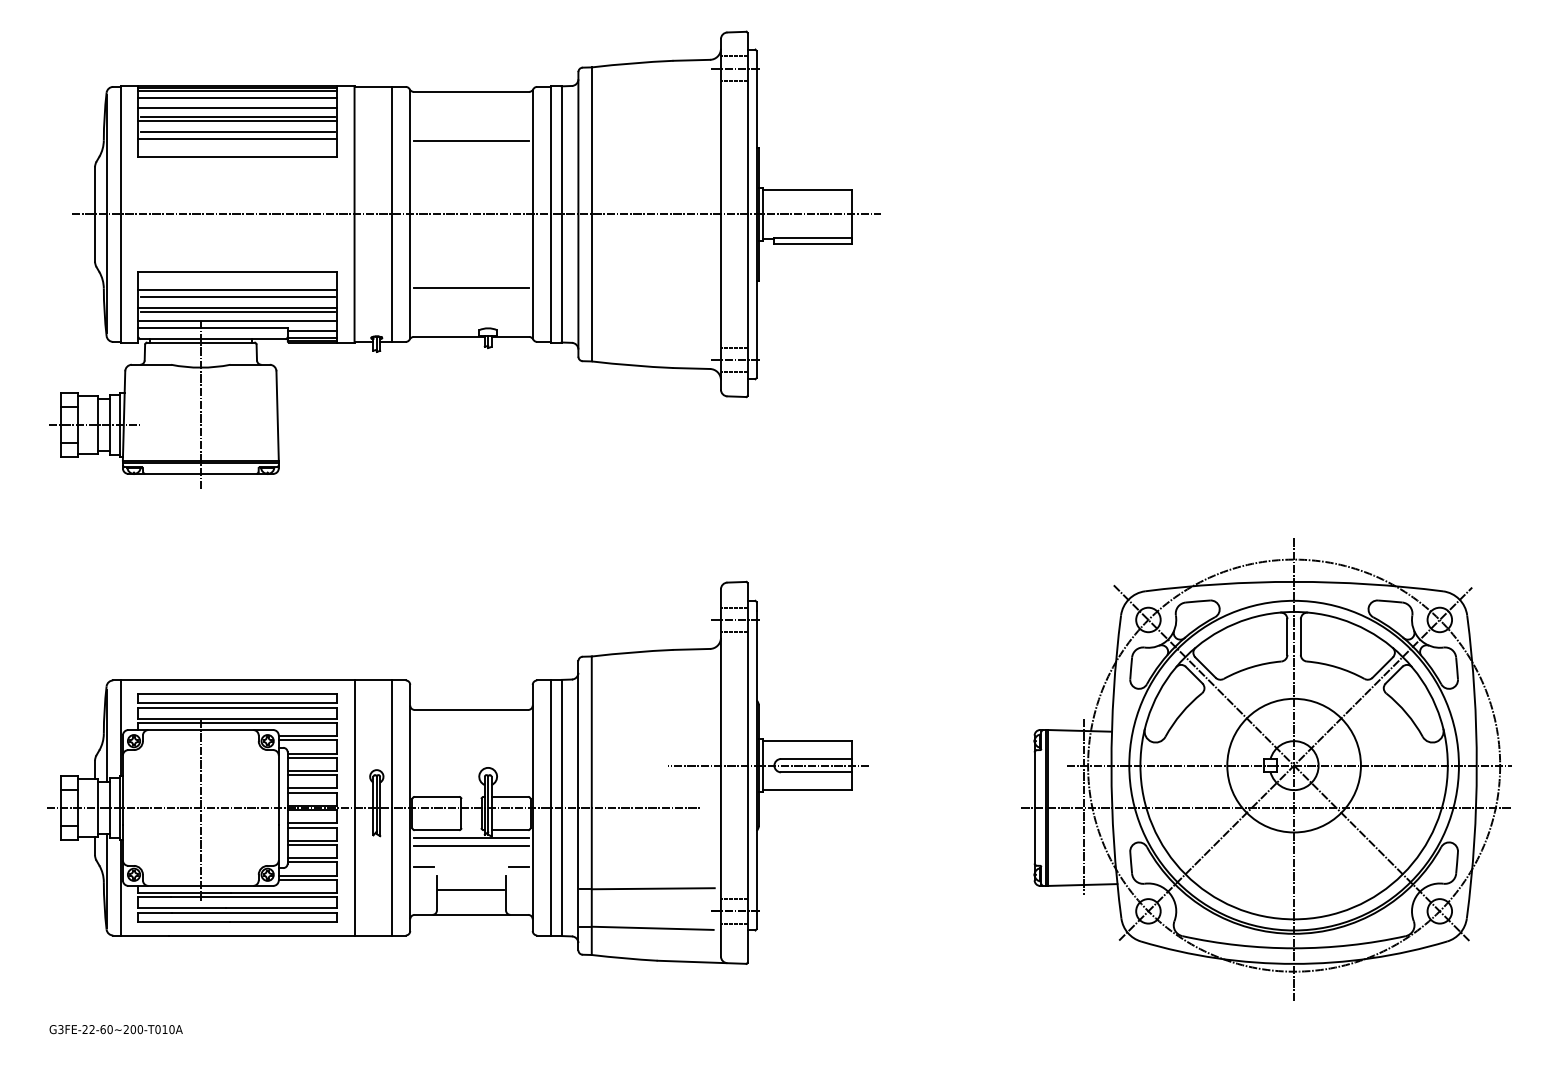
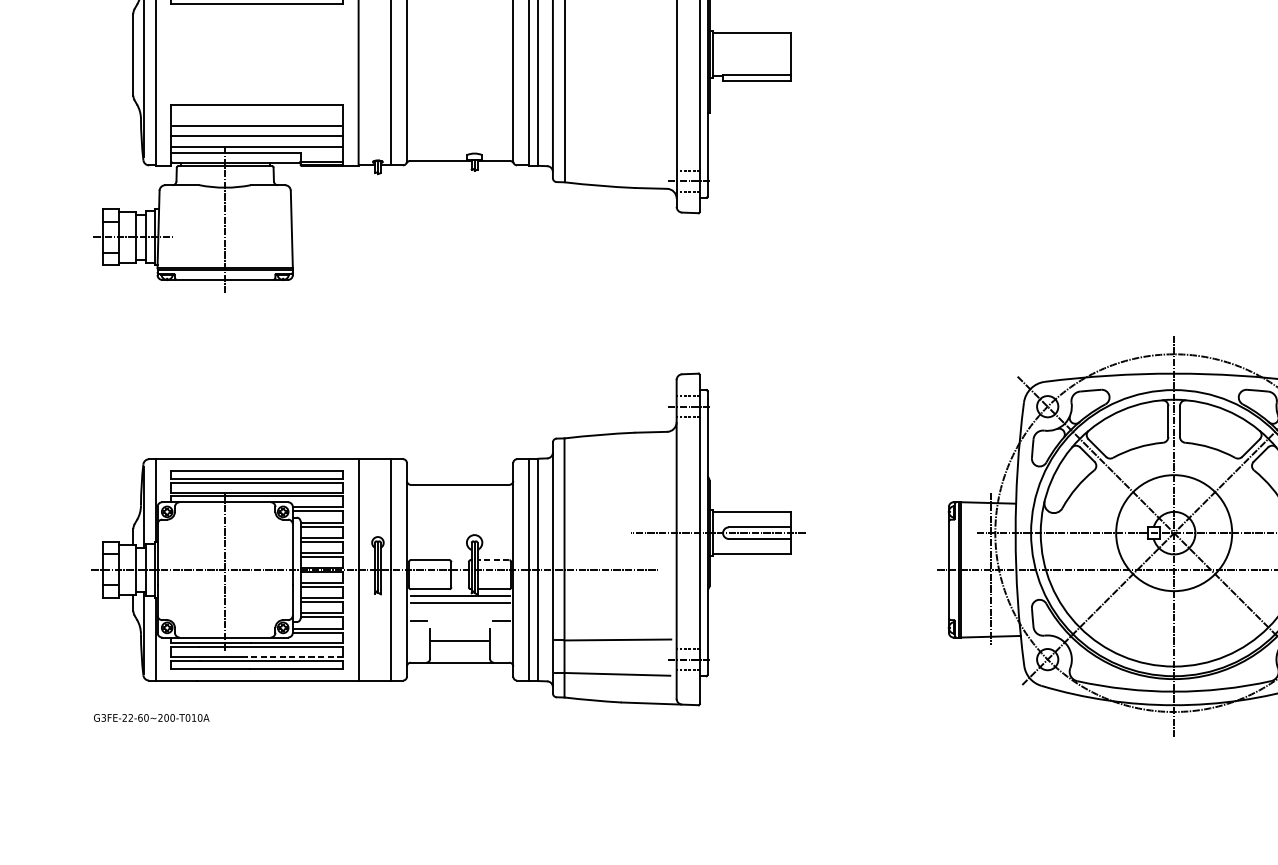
line: (476, 214) -> (464, 54), removed
line: (471, 287) -> (460, 118), removed
line: (237, 289) -> (257, 119), removed
line: (237, 312) -> (257, 139), removed
line: (311, 331) -> (321, 156), removed
line: (509, 796) -> (493, 559), solid -> dashed
line: (281, 908) -> (295, 657), solid -> dashed
text: (115, 1029) -> (151, 717), moved

